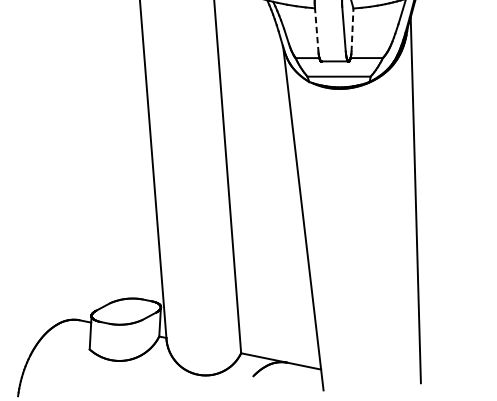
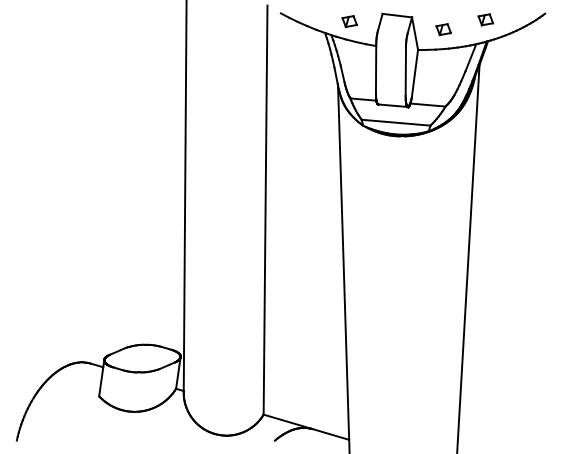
line: (317, 28) -> (376, 68), dashed -> solid
line: (352, 30) -> (414, 73), dashed -> solid

